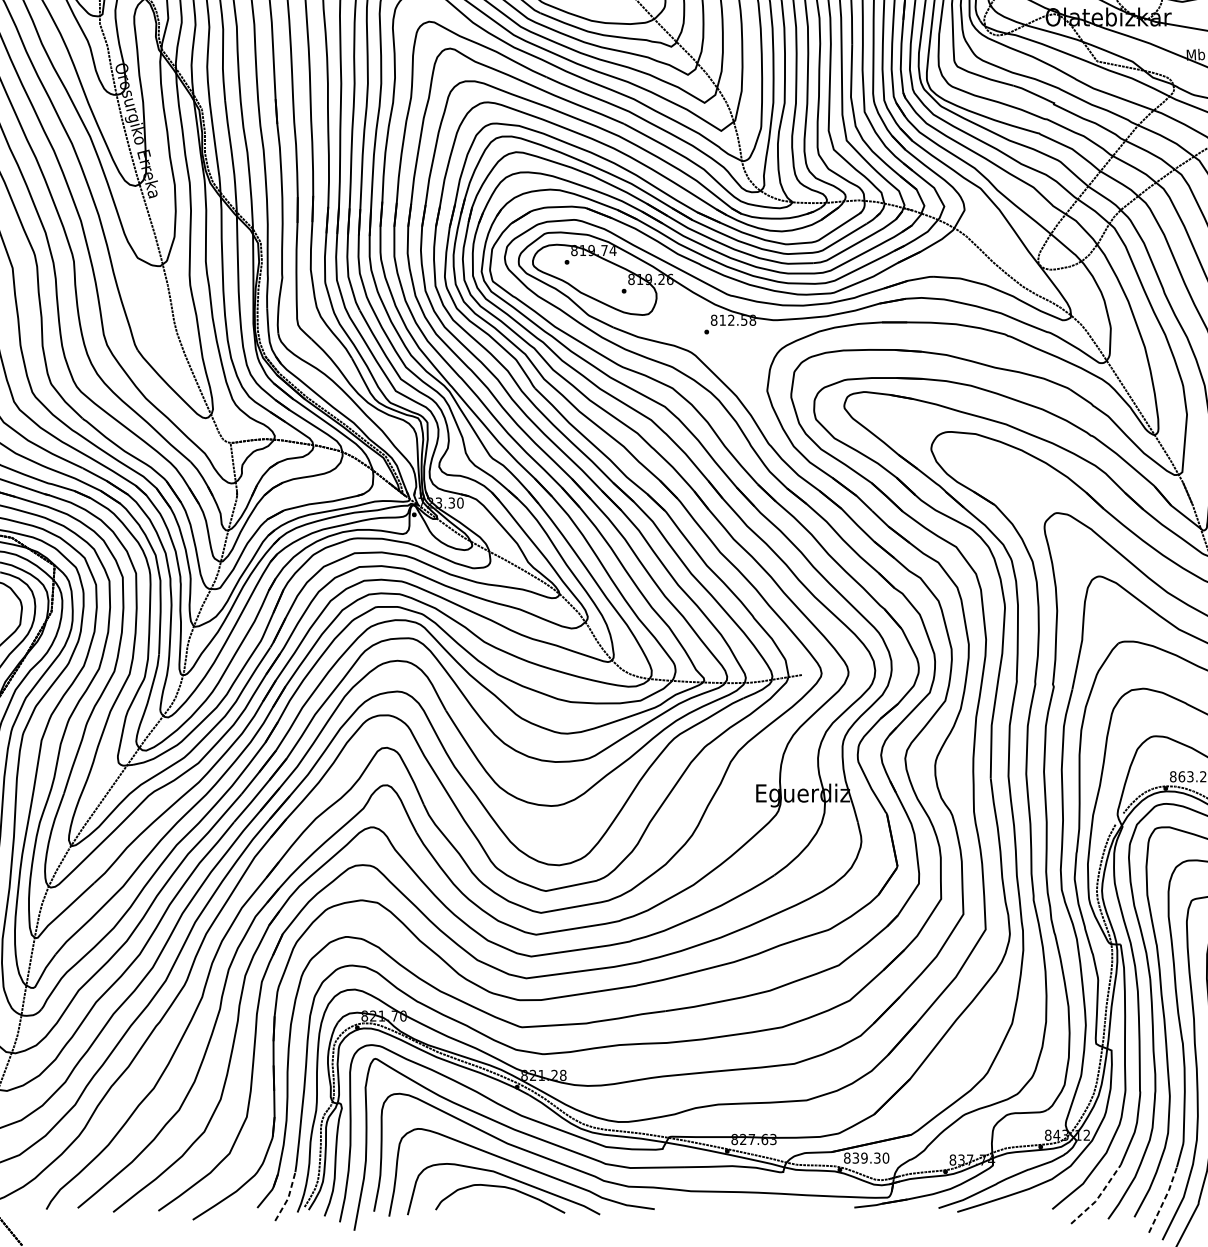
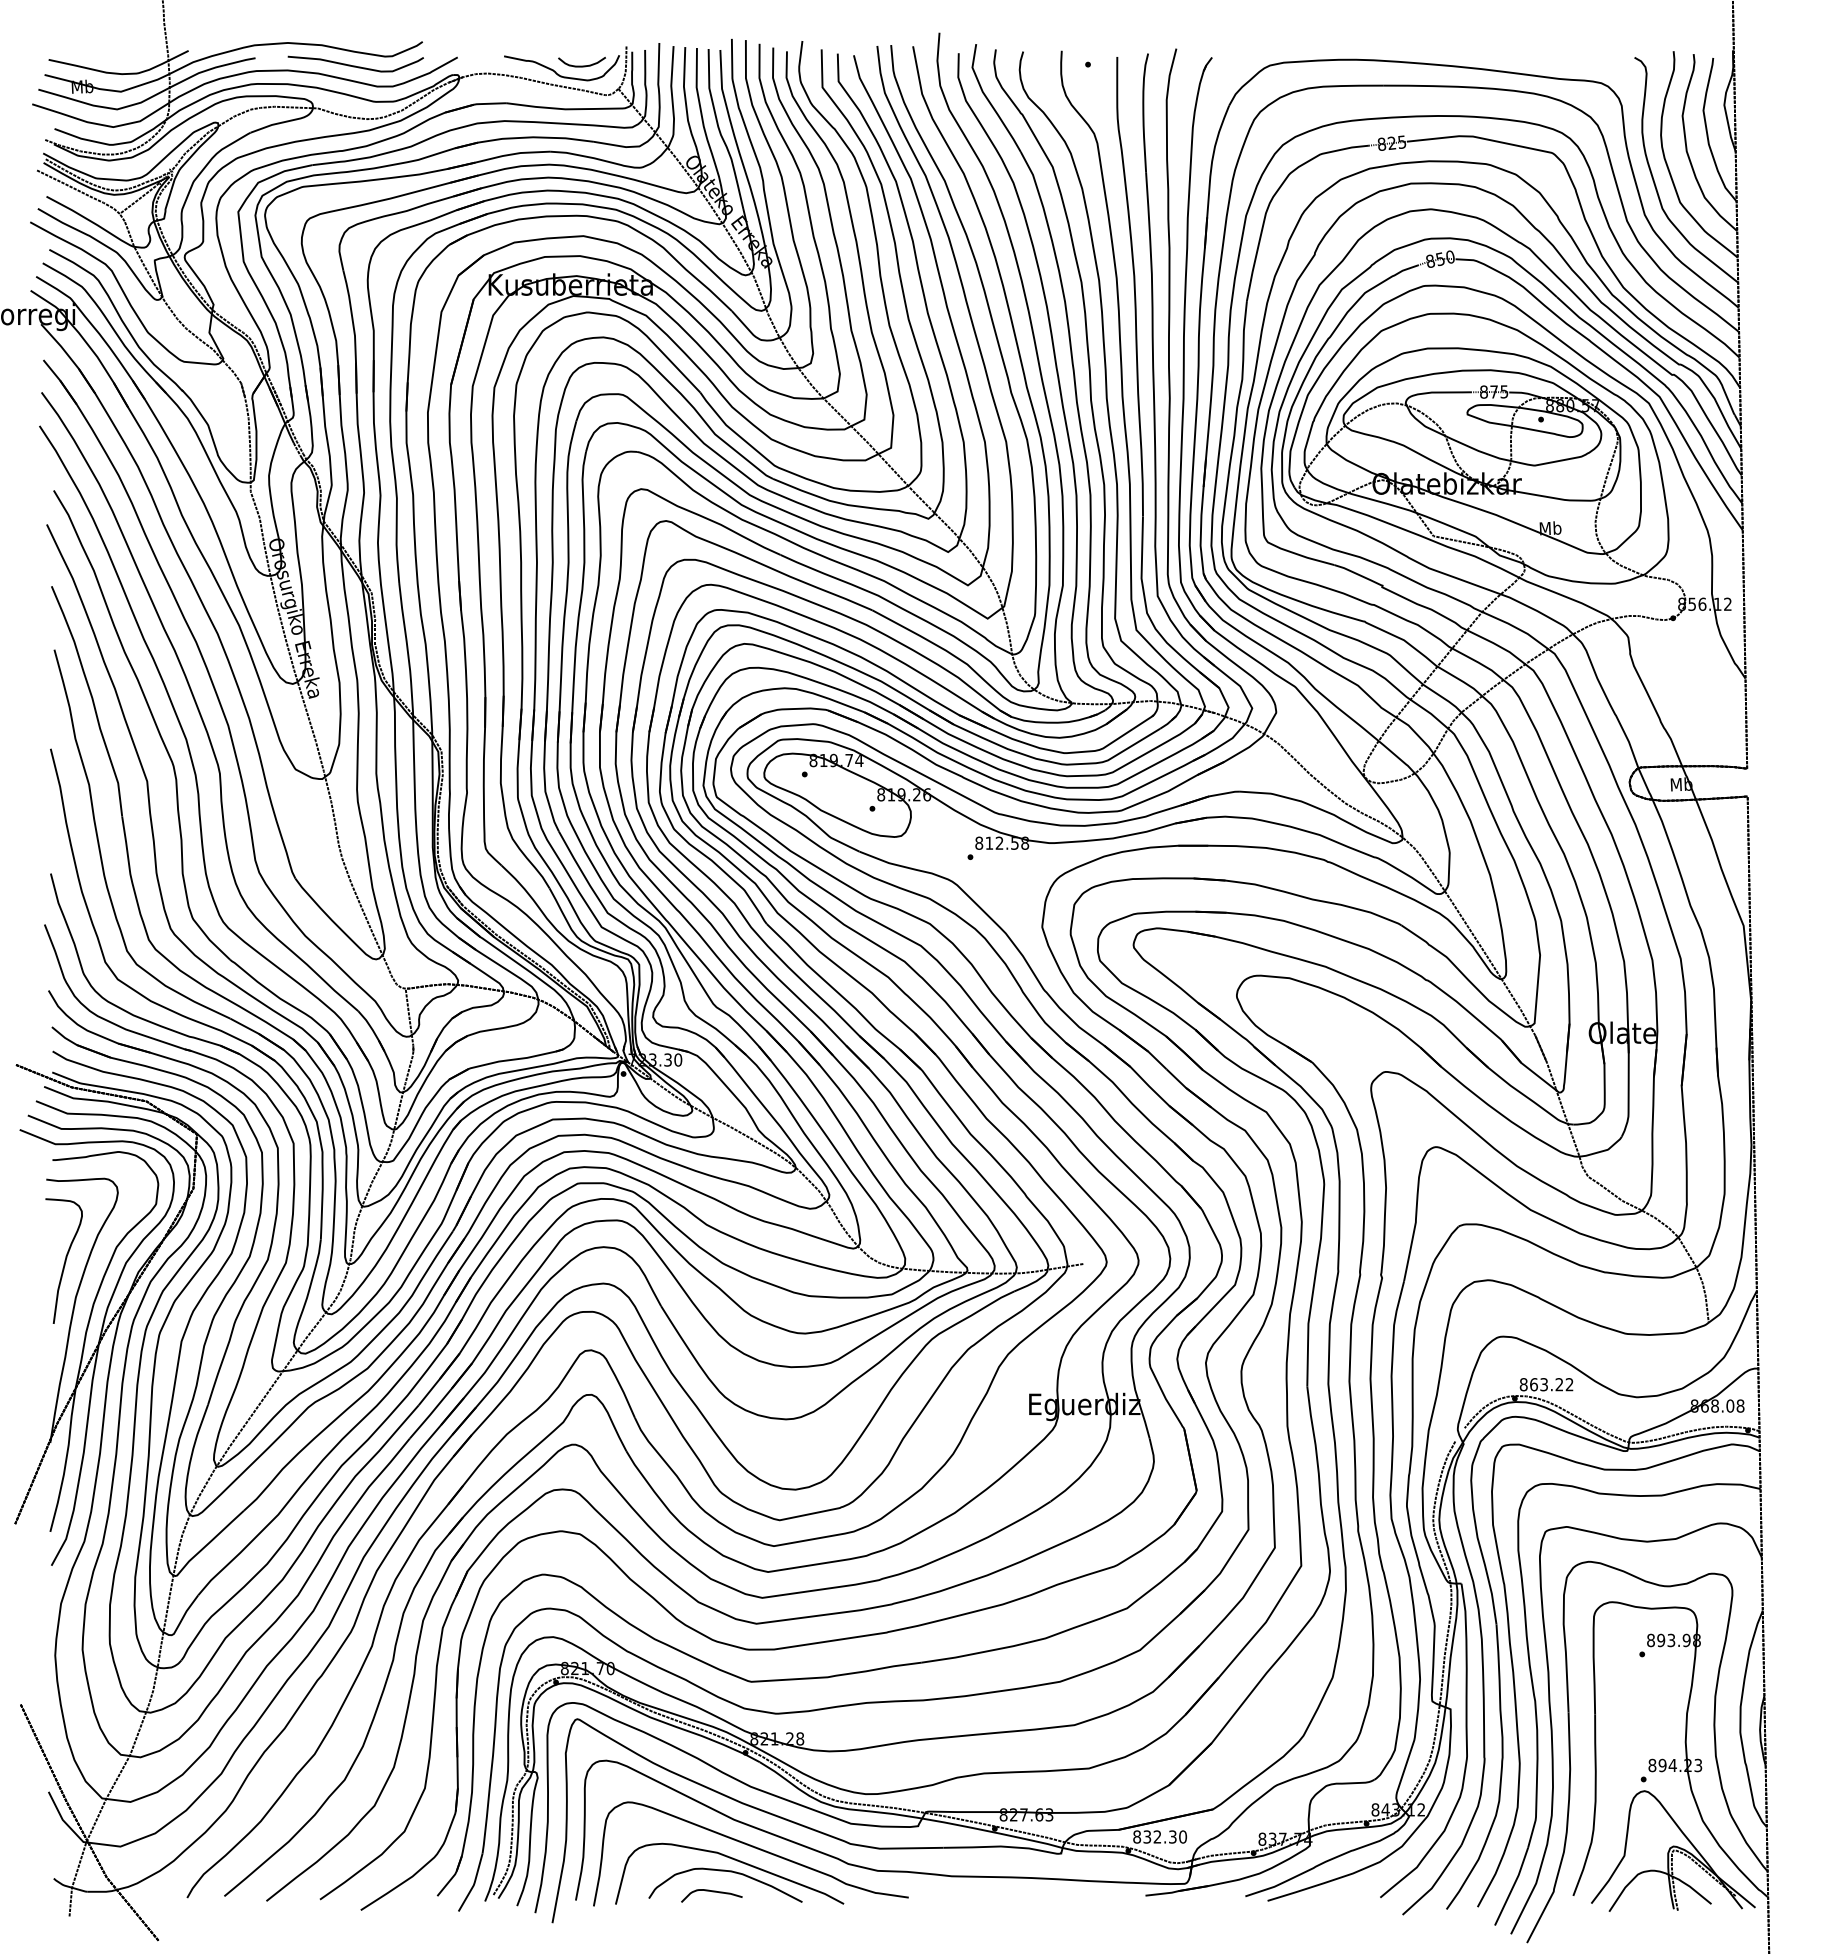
text: (864, 1157) -> (1157, 1836), 839.30 -> 832.30
line: (1098, 1197) -> (1435, 1883), dashed -> solid
line: (288, 1198) -> (474, 1884), dashed -> solid
line: (1164, 1199) -> (1513, 1886), dashed -> solid
curve: (489, 1204) -> (712, 1892), added

